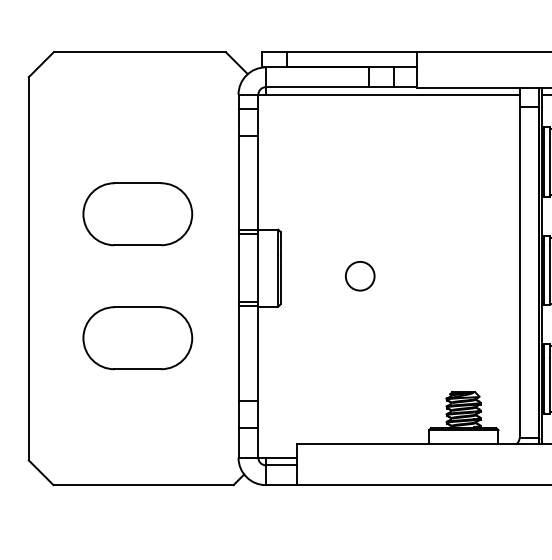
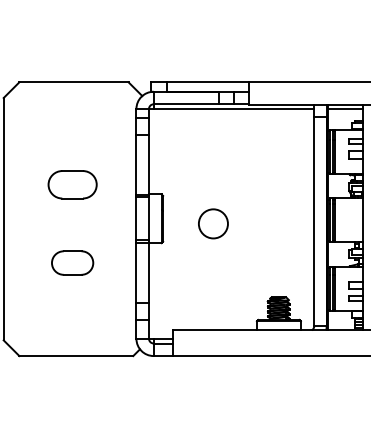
part: (137, 213) -> (72, 184), size x0.7
circle: (360, 275) -> (213, 223), size x1.6
part: (137, 337) -> (72, 262), size x0.6

